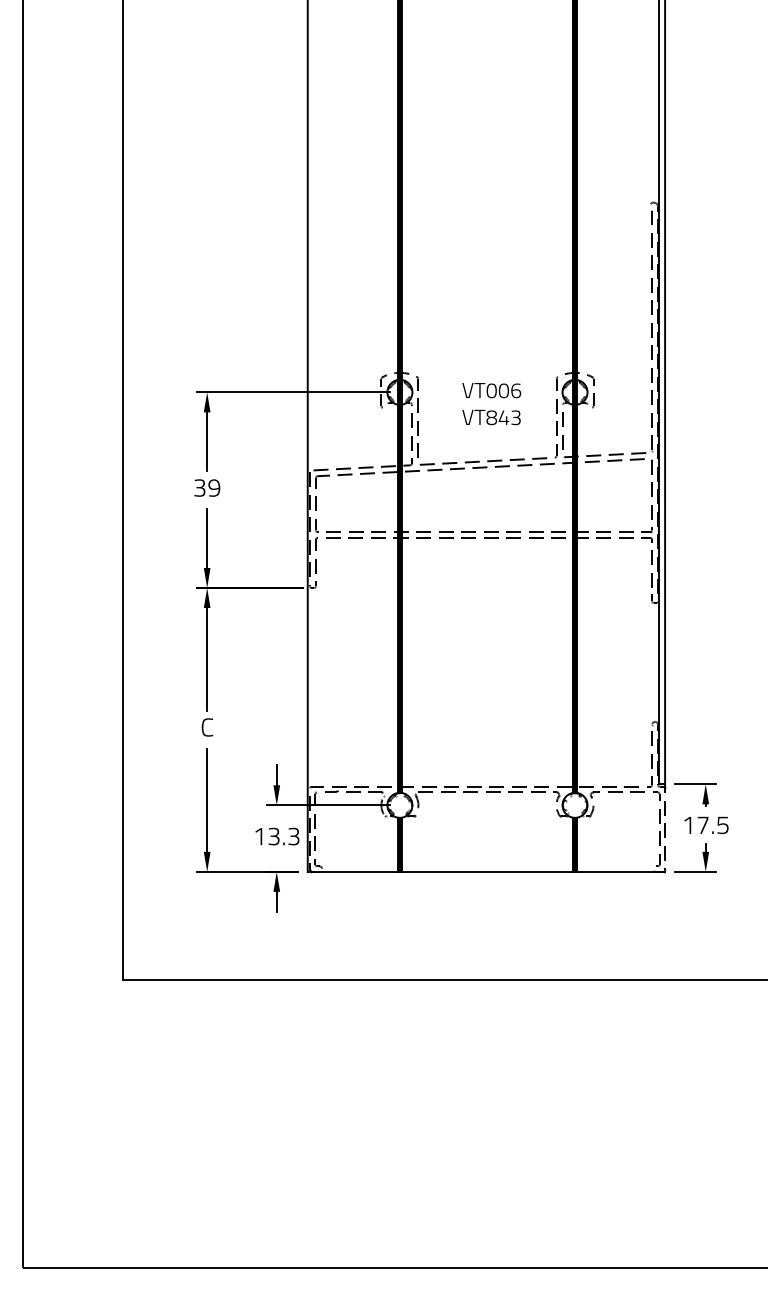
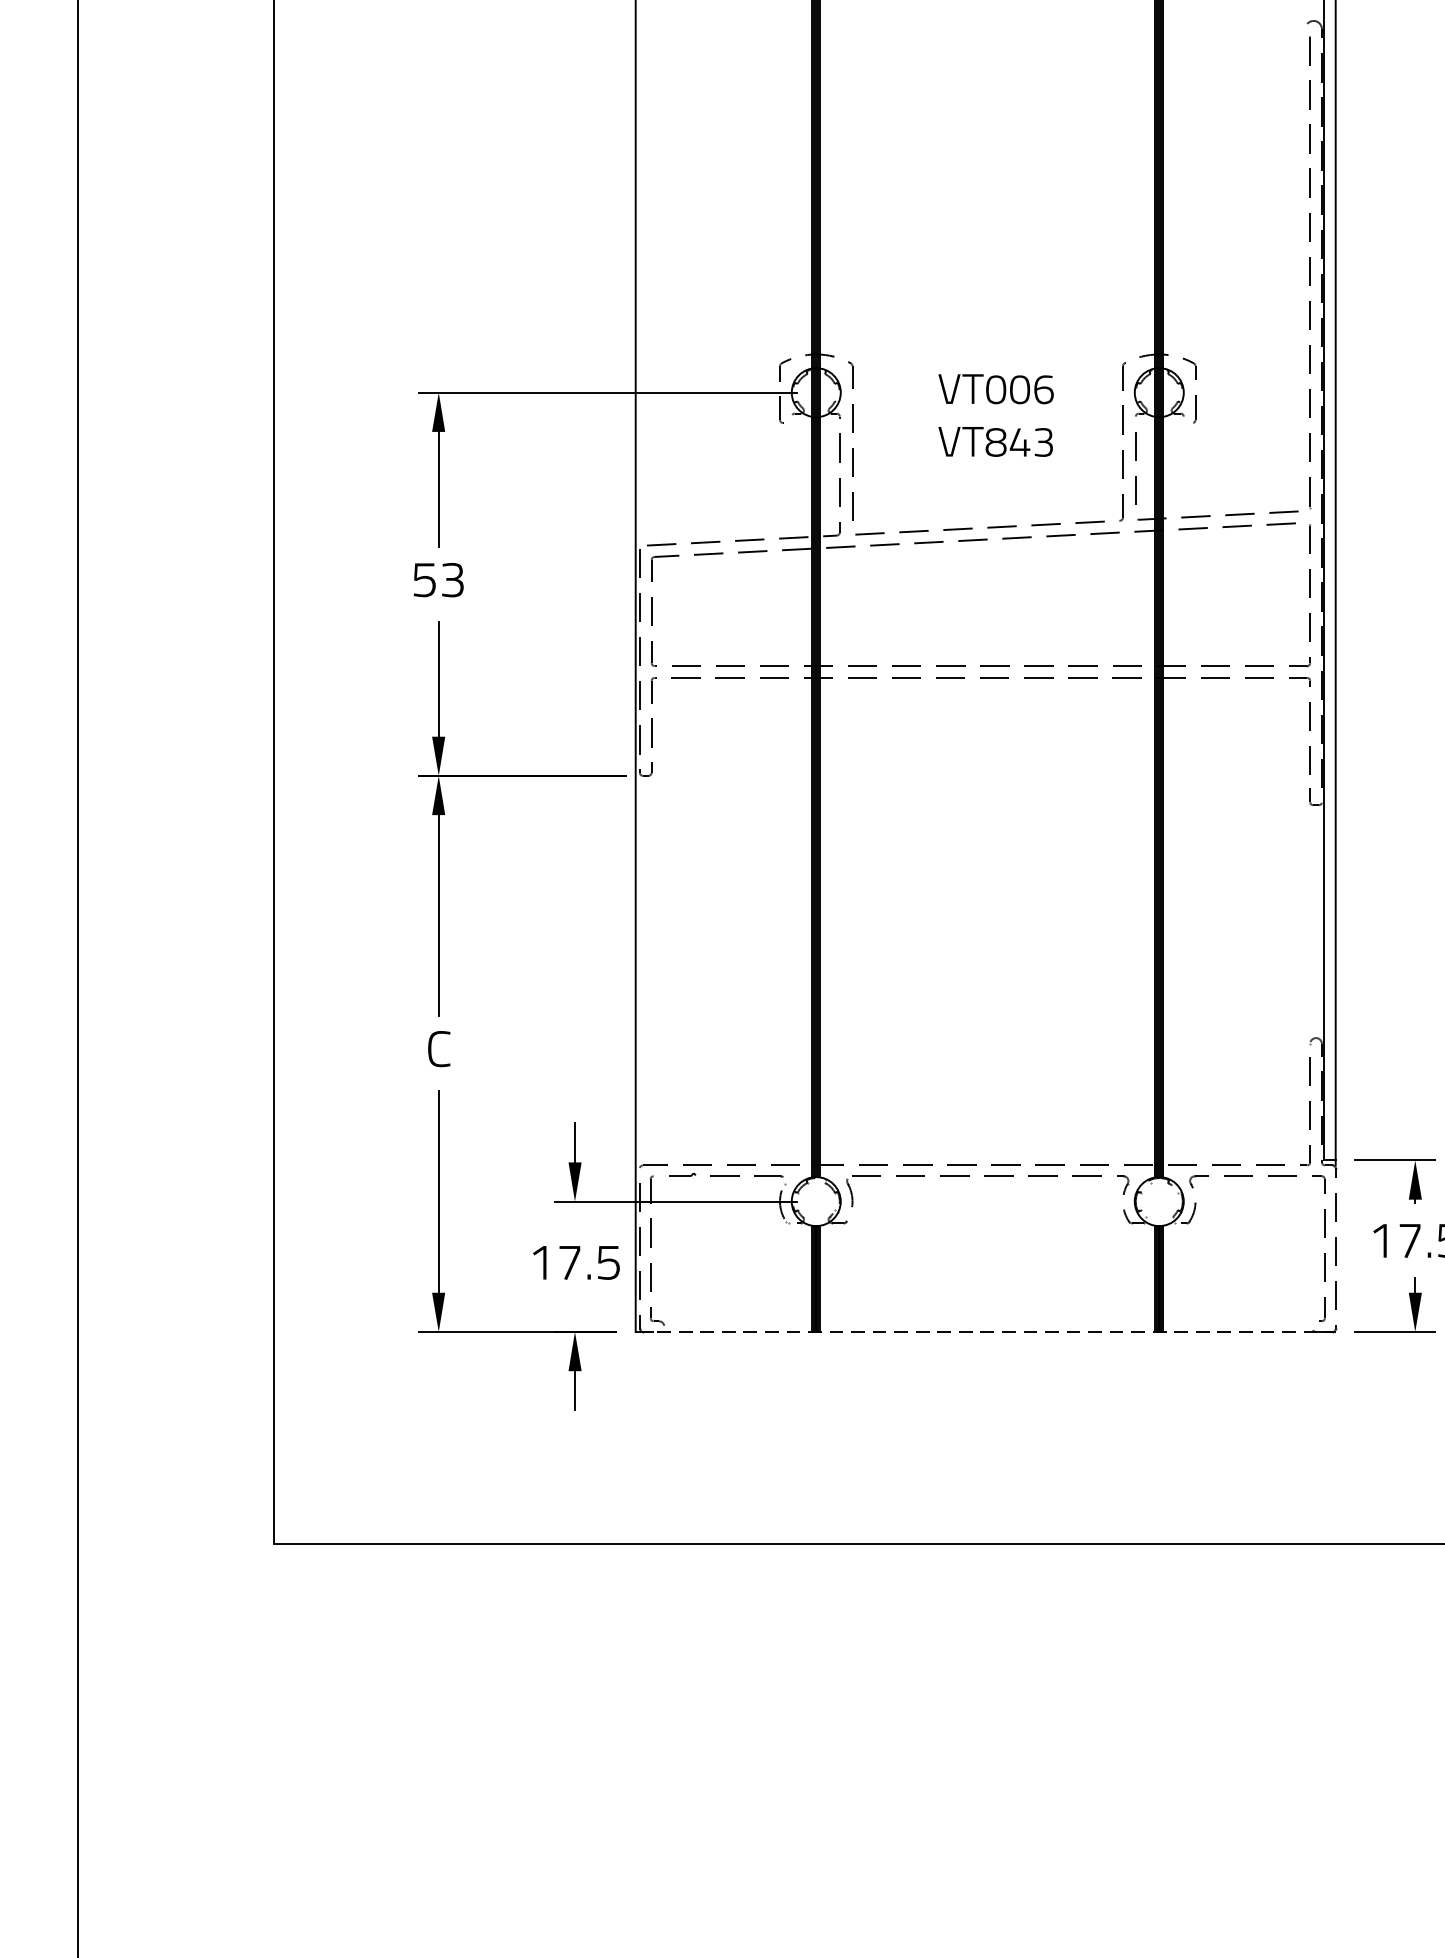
text: (207, 487) -> (439, 579), 39 -> 53
text: (283, 836) -> (588, 1262), 13.3 -> 17.5
line: (486, 871) -> (985, 1331), solid -> dashed

